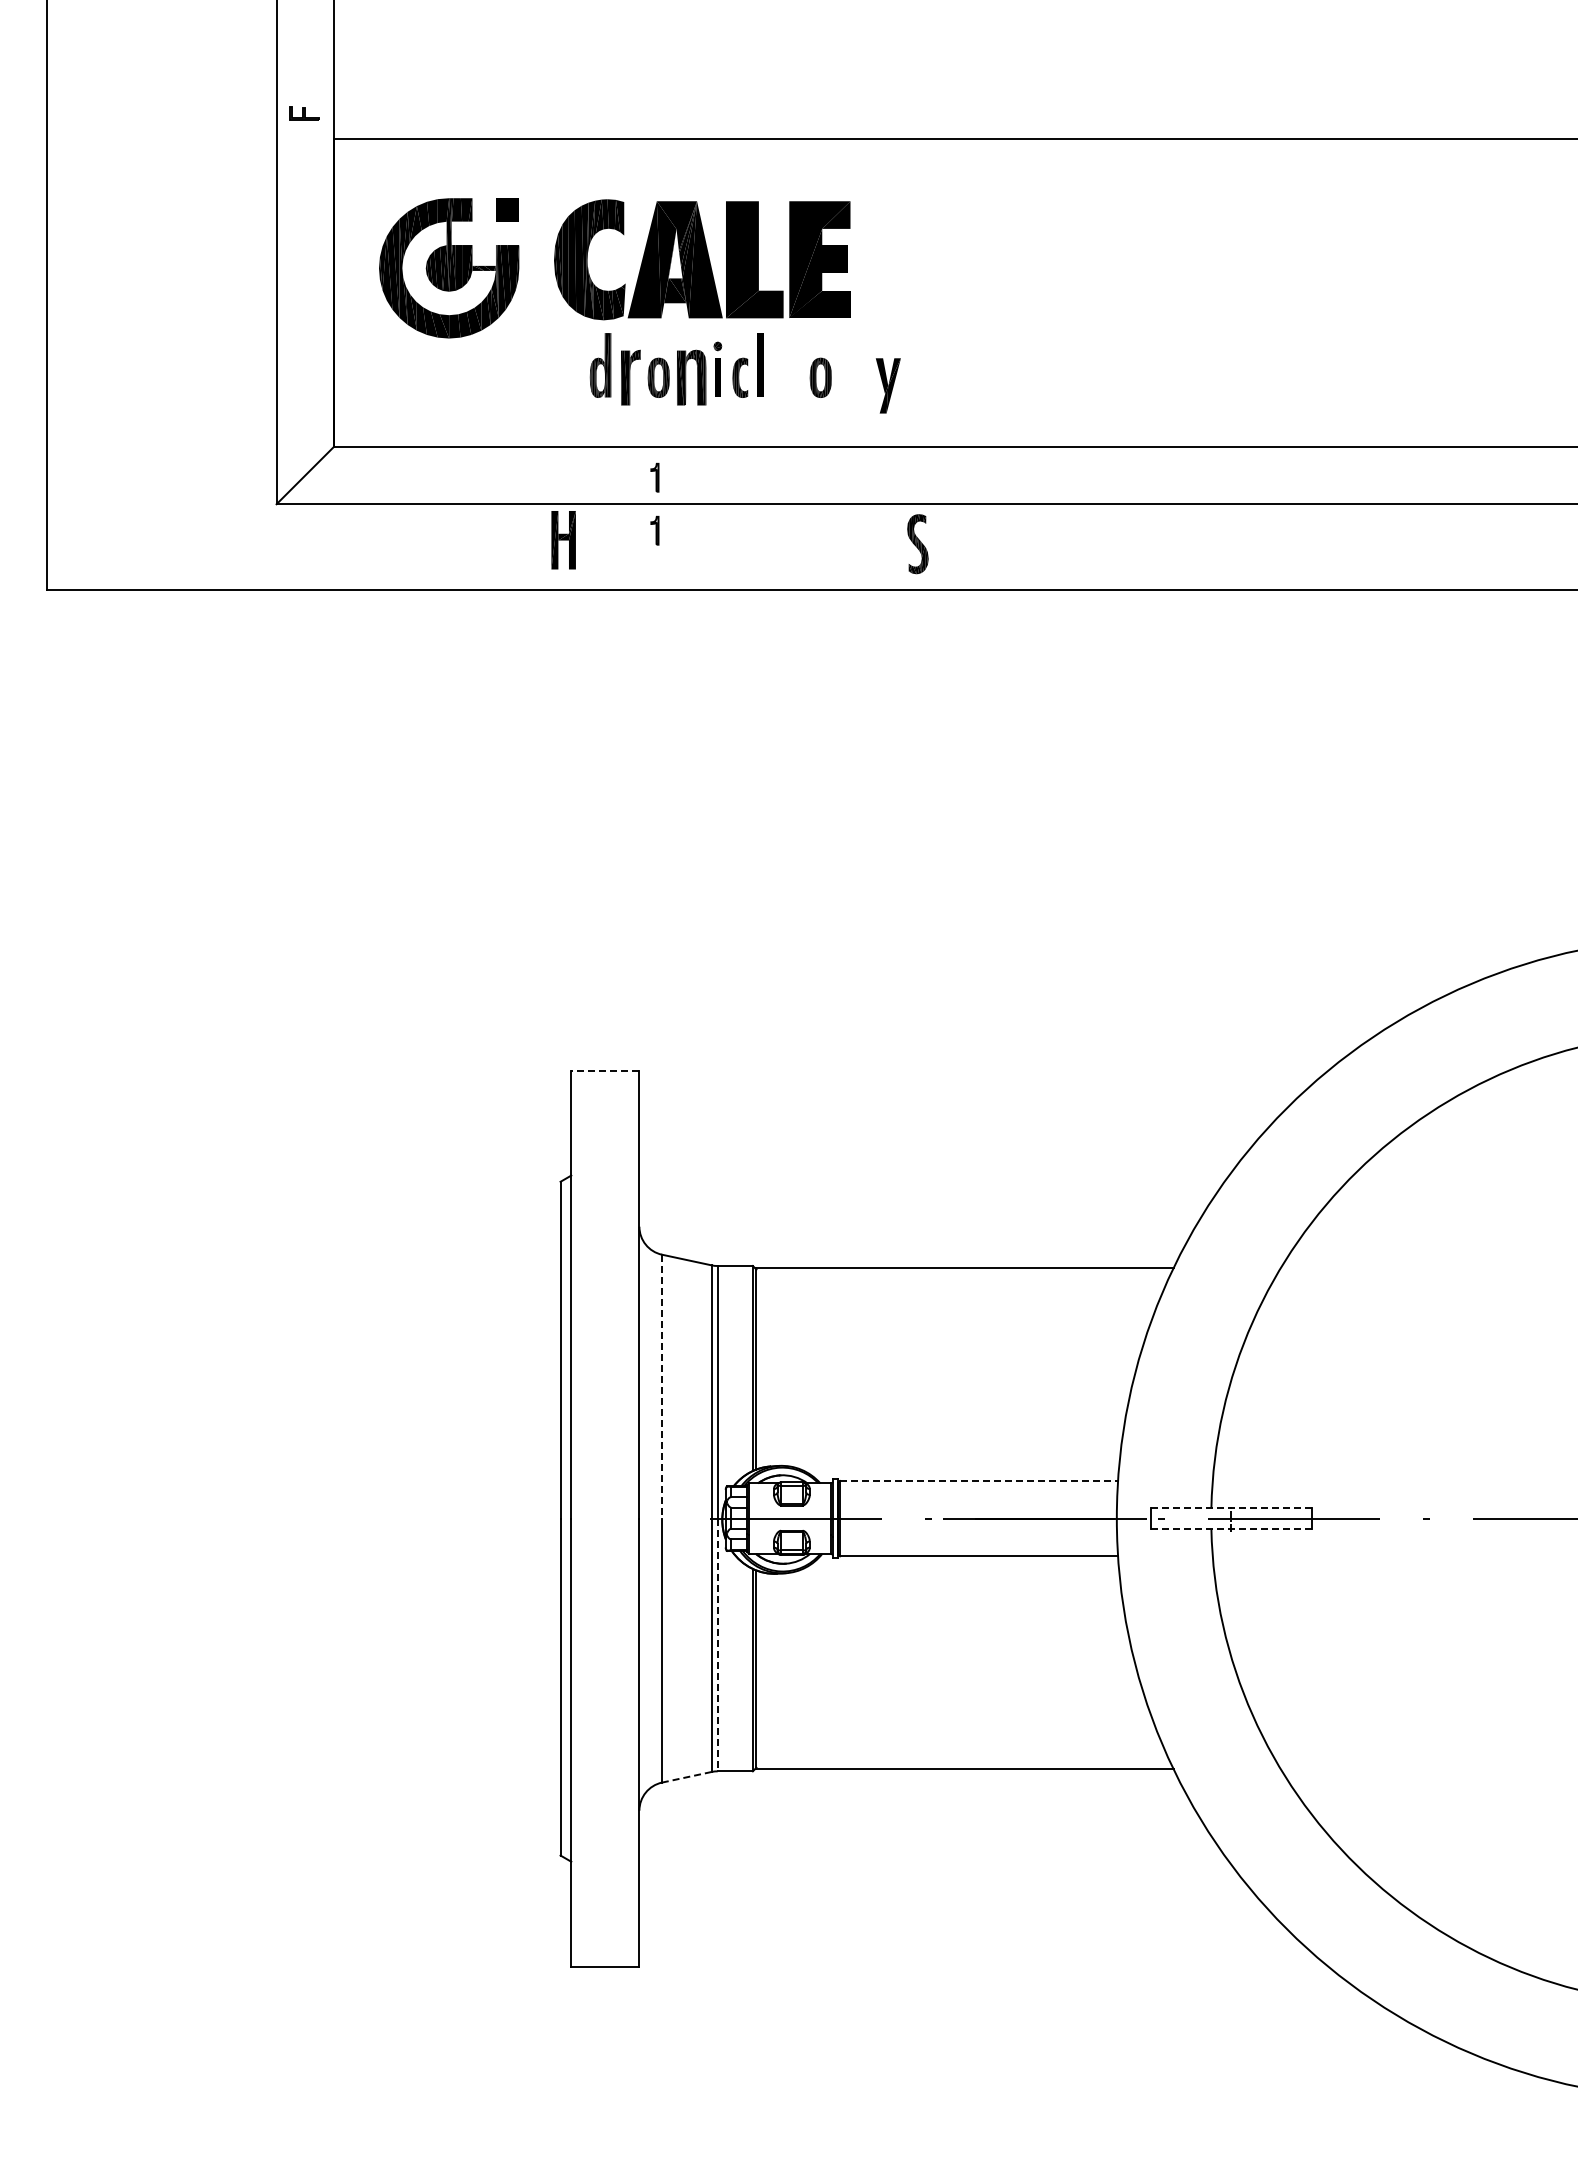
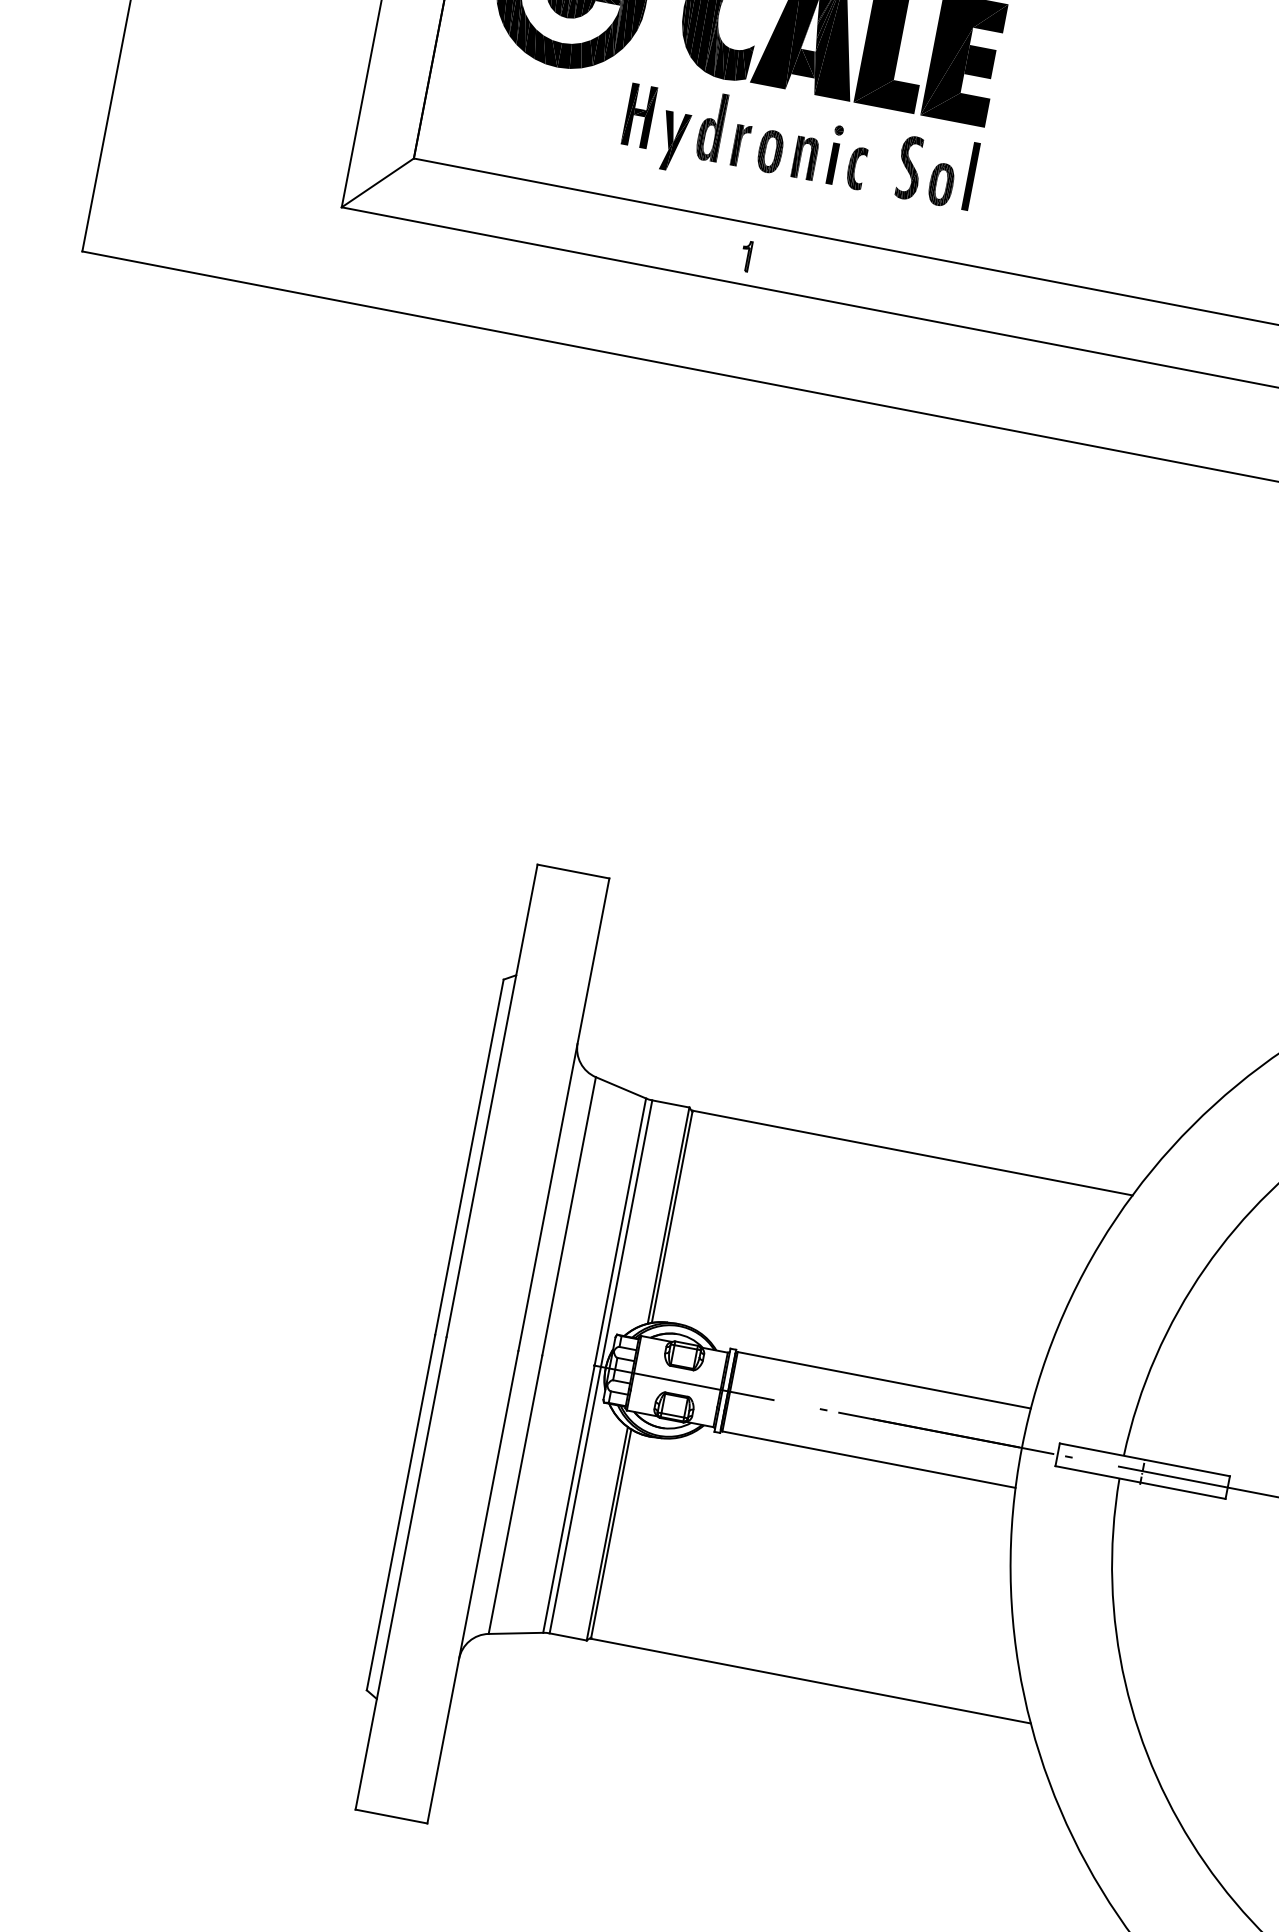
part: (760, 364) -> (971, 175), moved
part: (630, 377) -> (740, 145), size x0.71
part: (691, 377) -> (805, 157), size x0.71
part: (888, 385) -> (673, 141), moved
part: (654, 530) -> (735, 311), removed
part: (563, 540) -> (639, 116), moved
part: (917, 544) -> (909, 168), moved
line: (604, 1070) -> (572, 871), dashed -> solid
line: (662, 1386) -> (569, 1216), dashed -> solid
line: (979, 1481) -> (884, 1380), dashed -> solid
line: (1231, 1507) -> (1145, 1459), dashed -> solid
line: (1231, 1529) -> (1140, 1482), dashed -> solid
line: (717, 1645) -> (574, 1500), dashed -> solid
line: (686, 1777) -> (515, 1633), dashed -> solid

